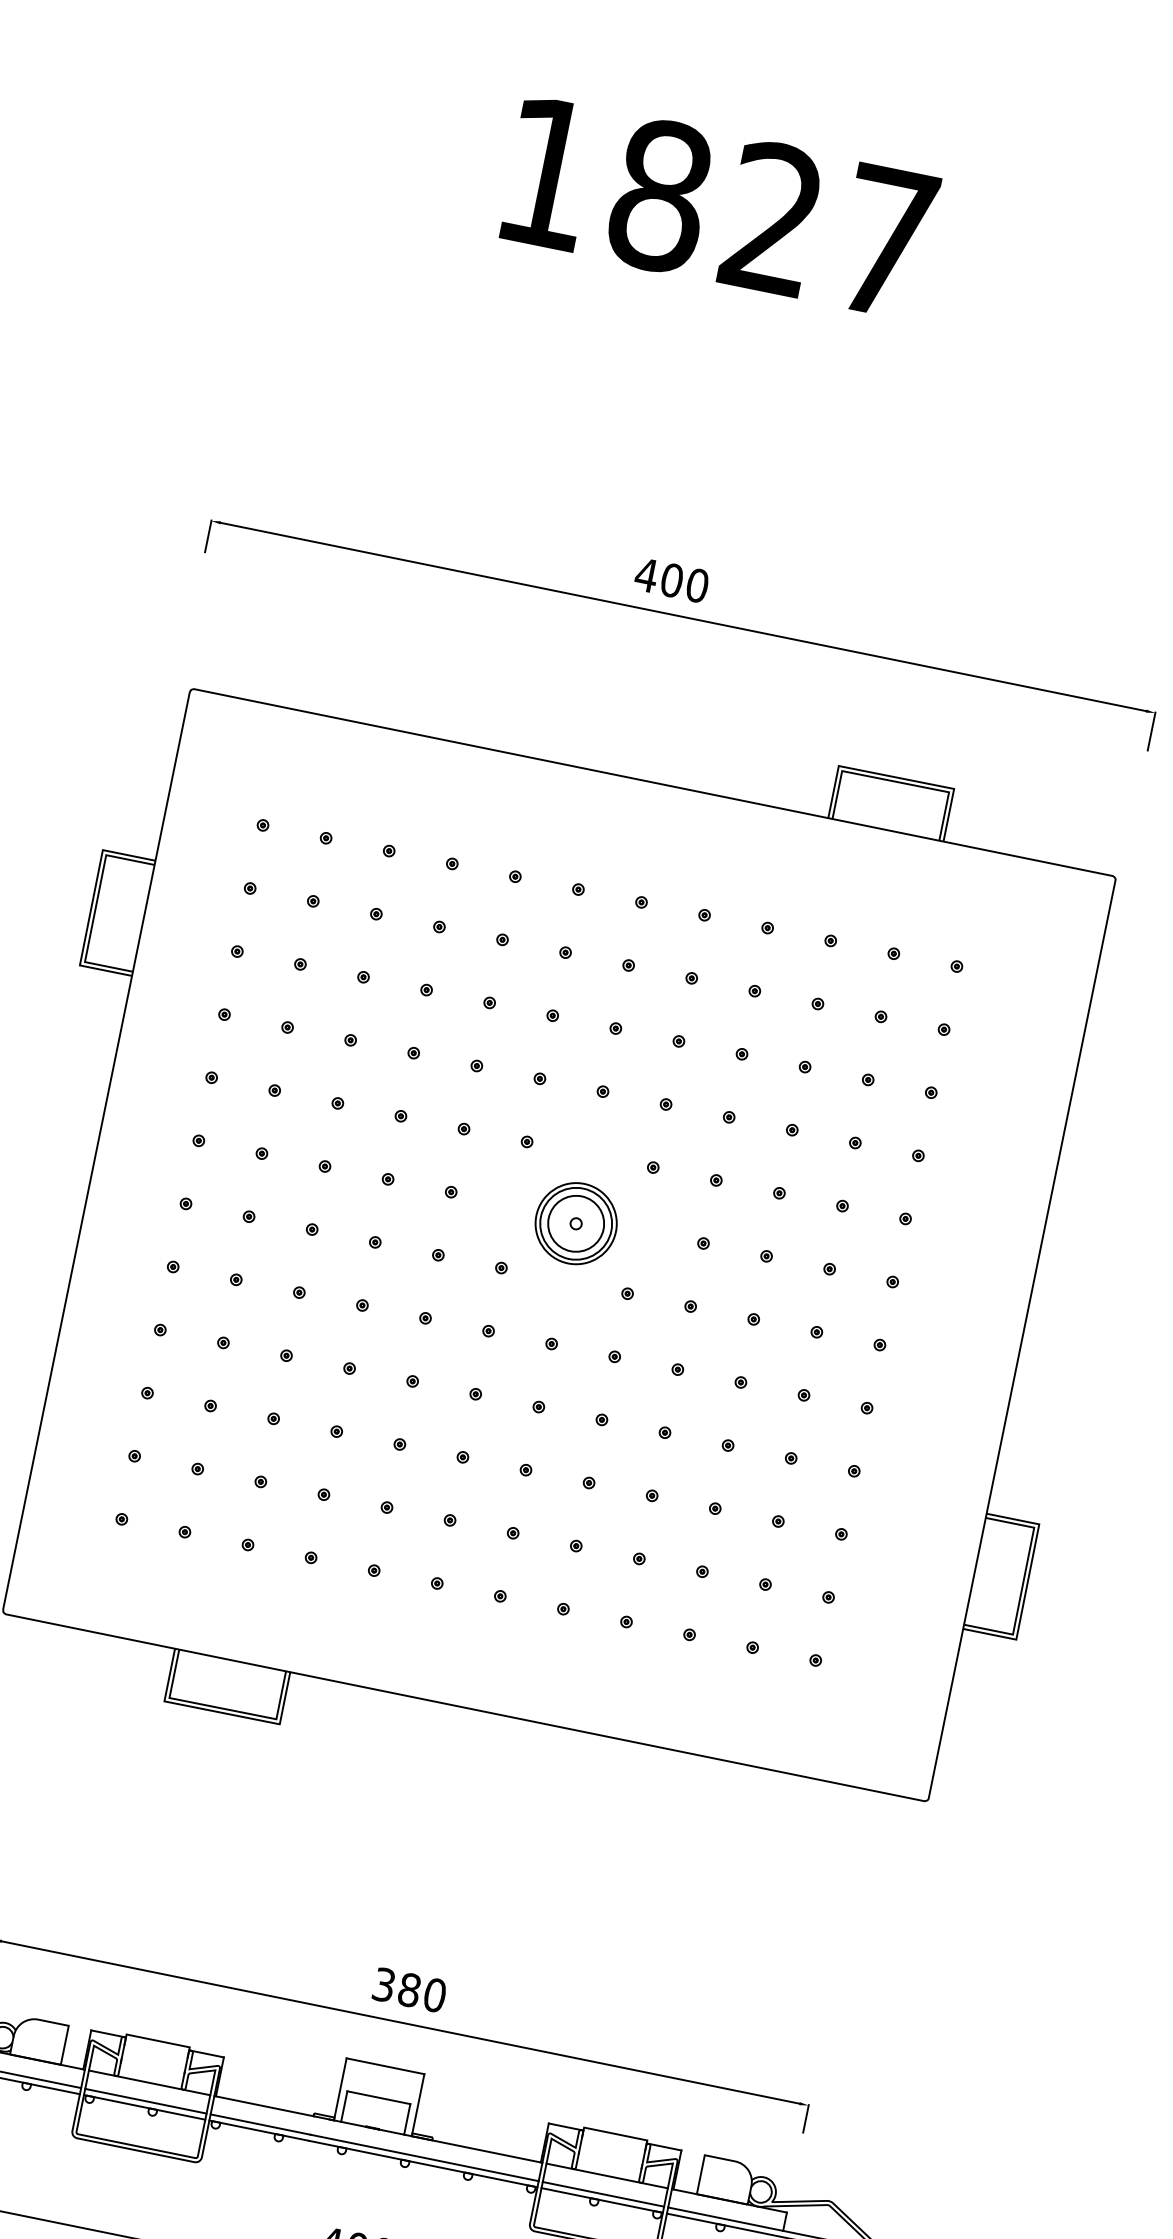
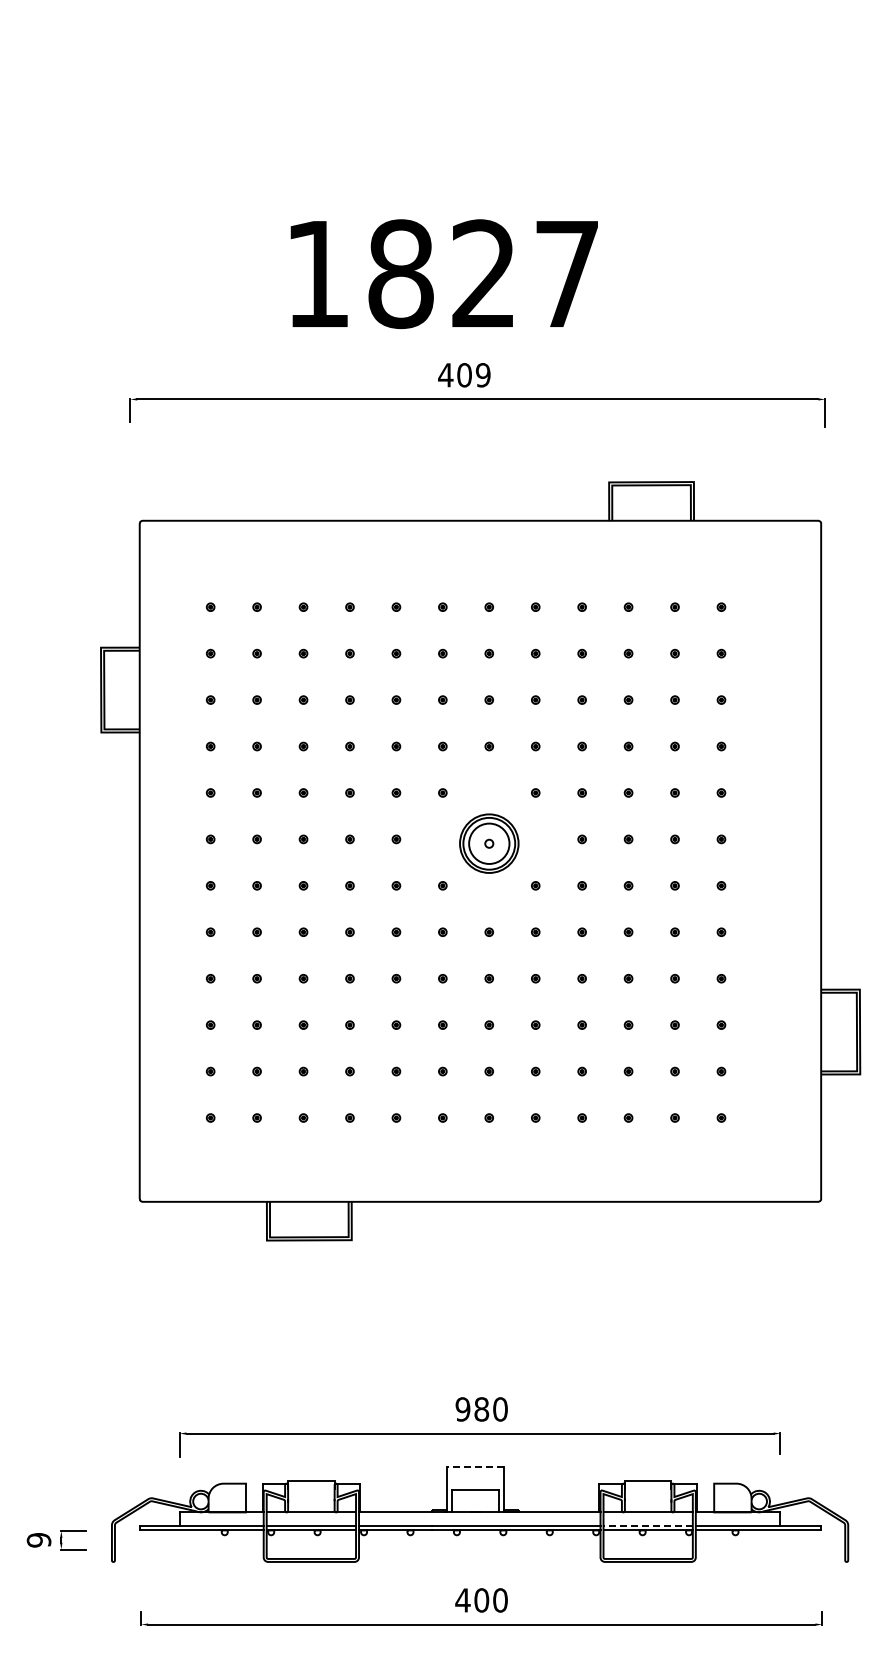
text: (717, 208) -> (443, 274), moved
text: (696, 585) -> (482, 375), 400 -> 409
text: (383, 1984) -> (462, 1409), 380 -> 980
line: (385, 2065) -> (475, 1466), solid -> dashed
line: (604, 2193) -> (648, 1525), solid -> dashed

